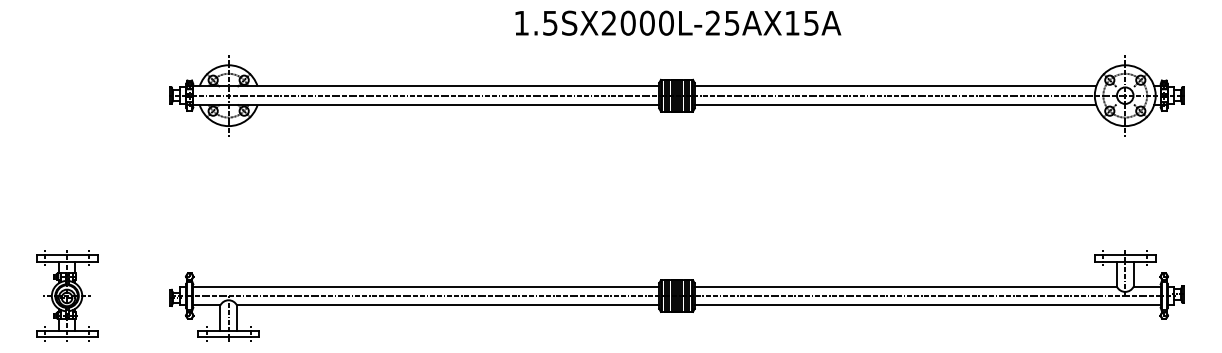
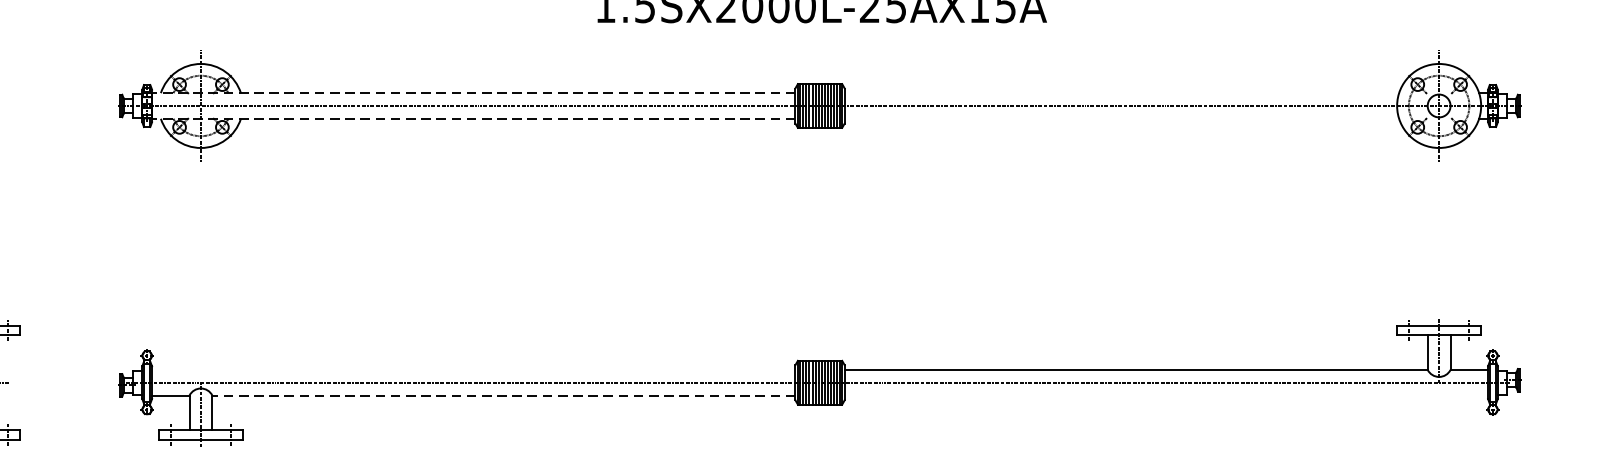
line: (426, 86) -> (474, 93), solid -> dashed
line: (895, 86) -> (1121, 93), removed
line: (426, 105) -> (474, 119), solid -> dashed
line: (895, 105) -> (1121, 119), removed
line: (426, 286) -> (474, 369), removed
line: (447, 305) -> (503, 395), solid -> dashed
line: (927, 305) -> (1166, 395), removed

